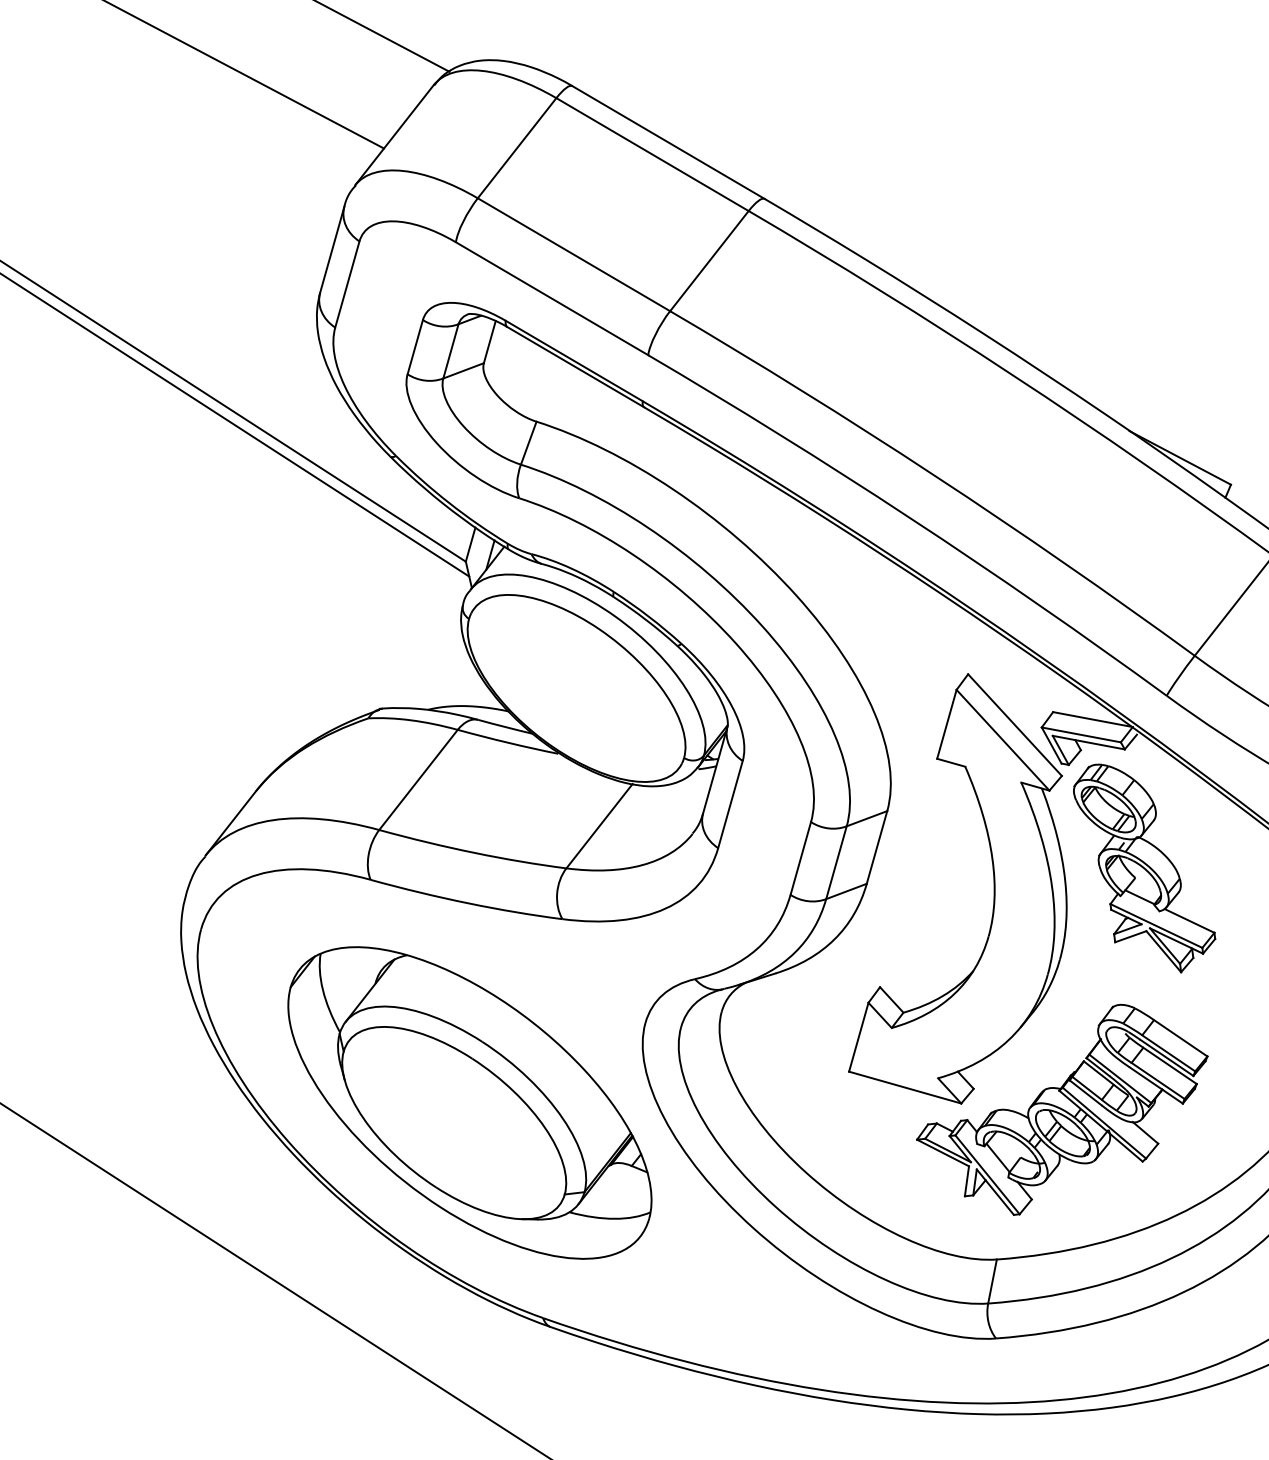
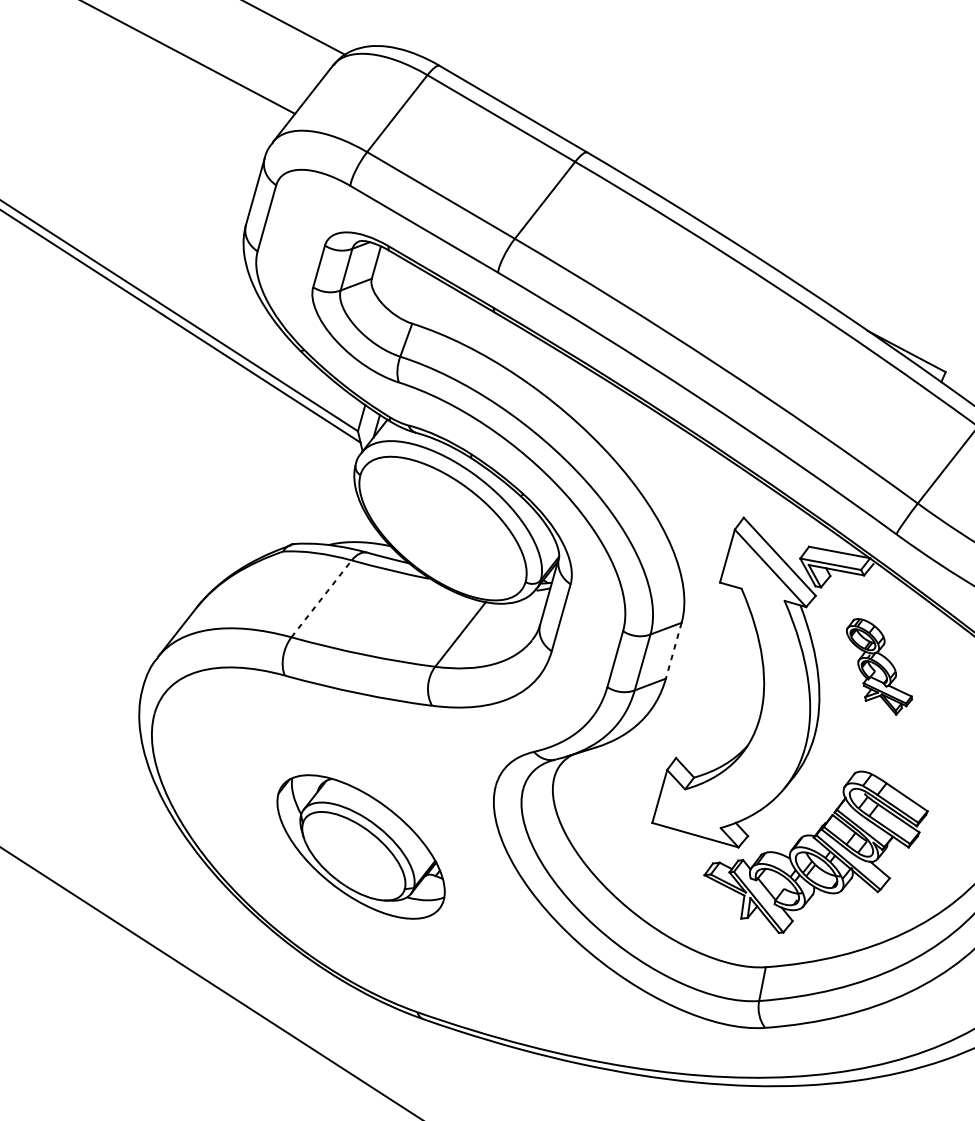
line: (418, 779) -> (321, 598), solid -> dashed
line: (877, 847) -> (674, 650), solid -> dashed
part: (1144, 868) -> (879, 666), size x0.6
part: (469, 1102) -> (360, 846), size x0.6

